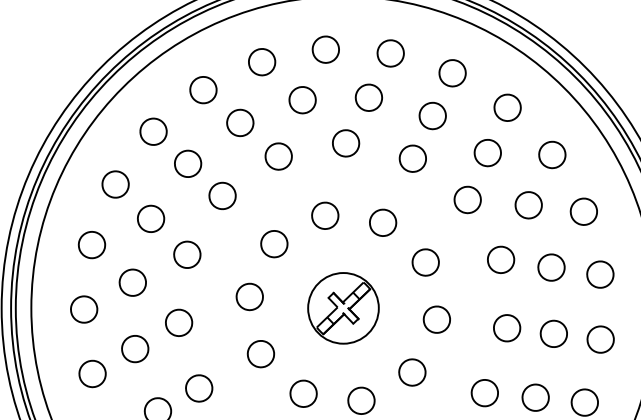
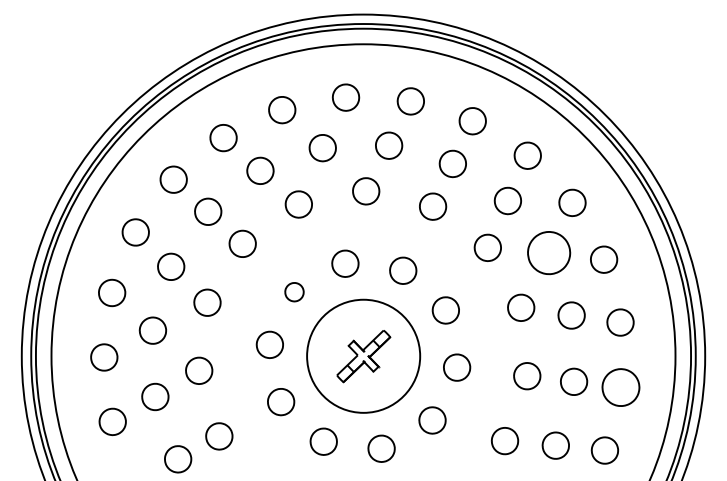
part: (528, 205) -> (548, 253), size x1.6
part: (274, 244) -> (294, 292), size x0.7
circle: (343, 307) -> (363, 355), size x1.6
part: (600, 339) -> (620, 387), size x1.4

